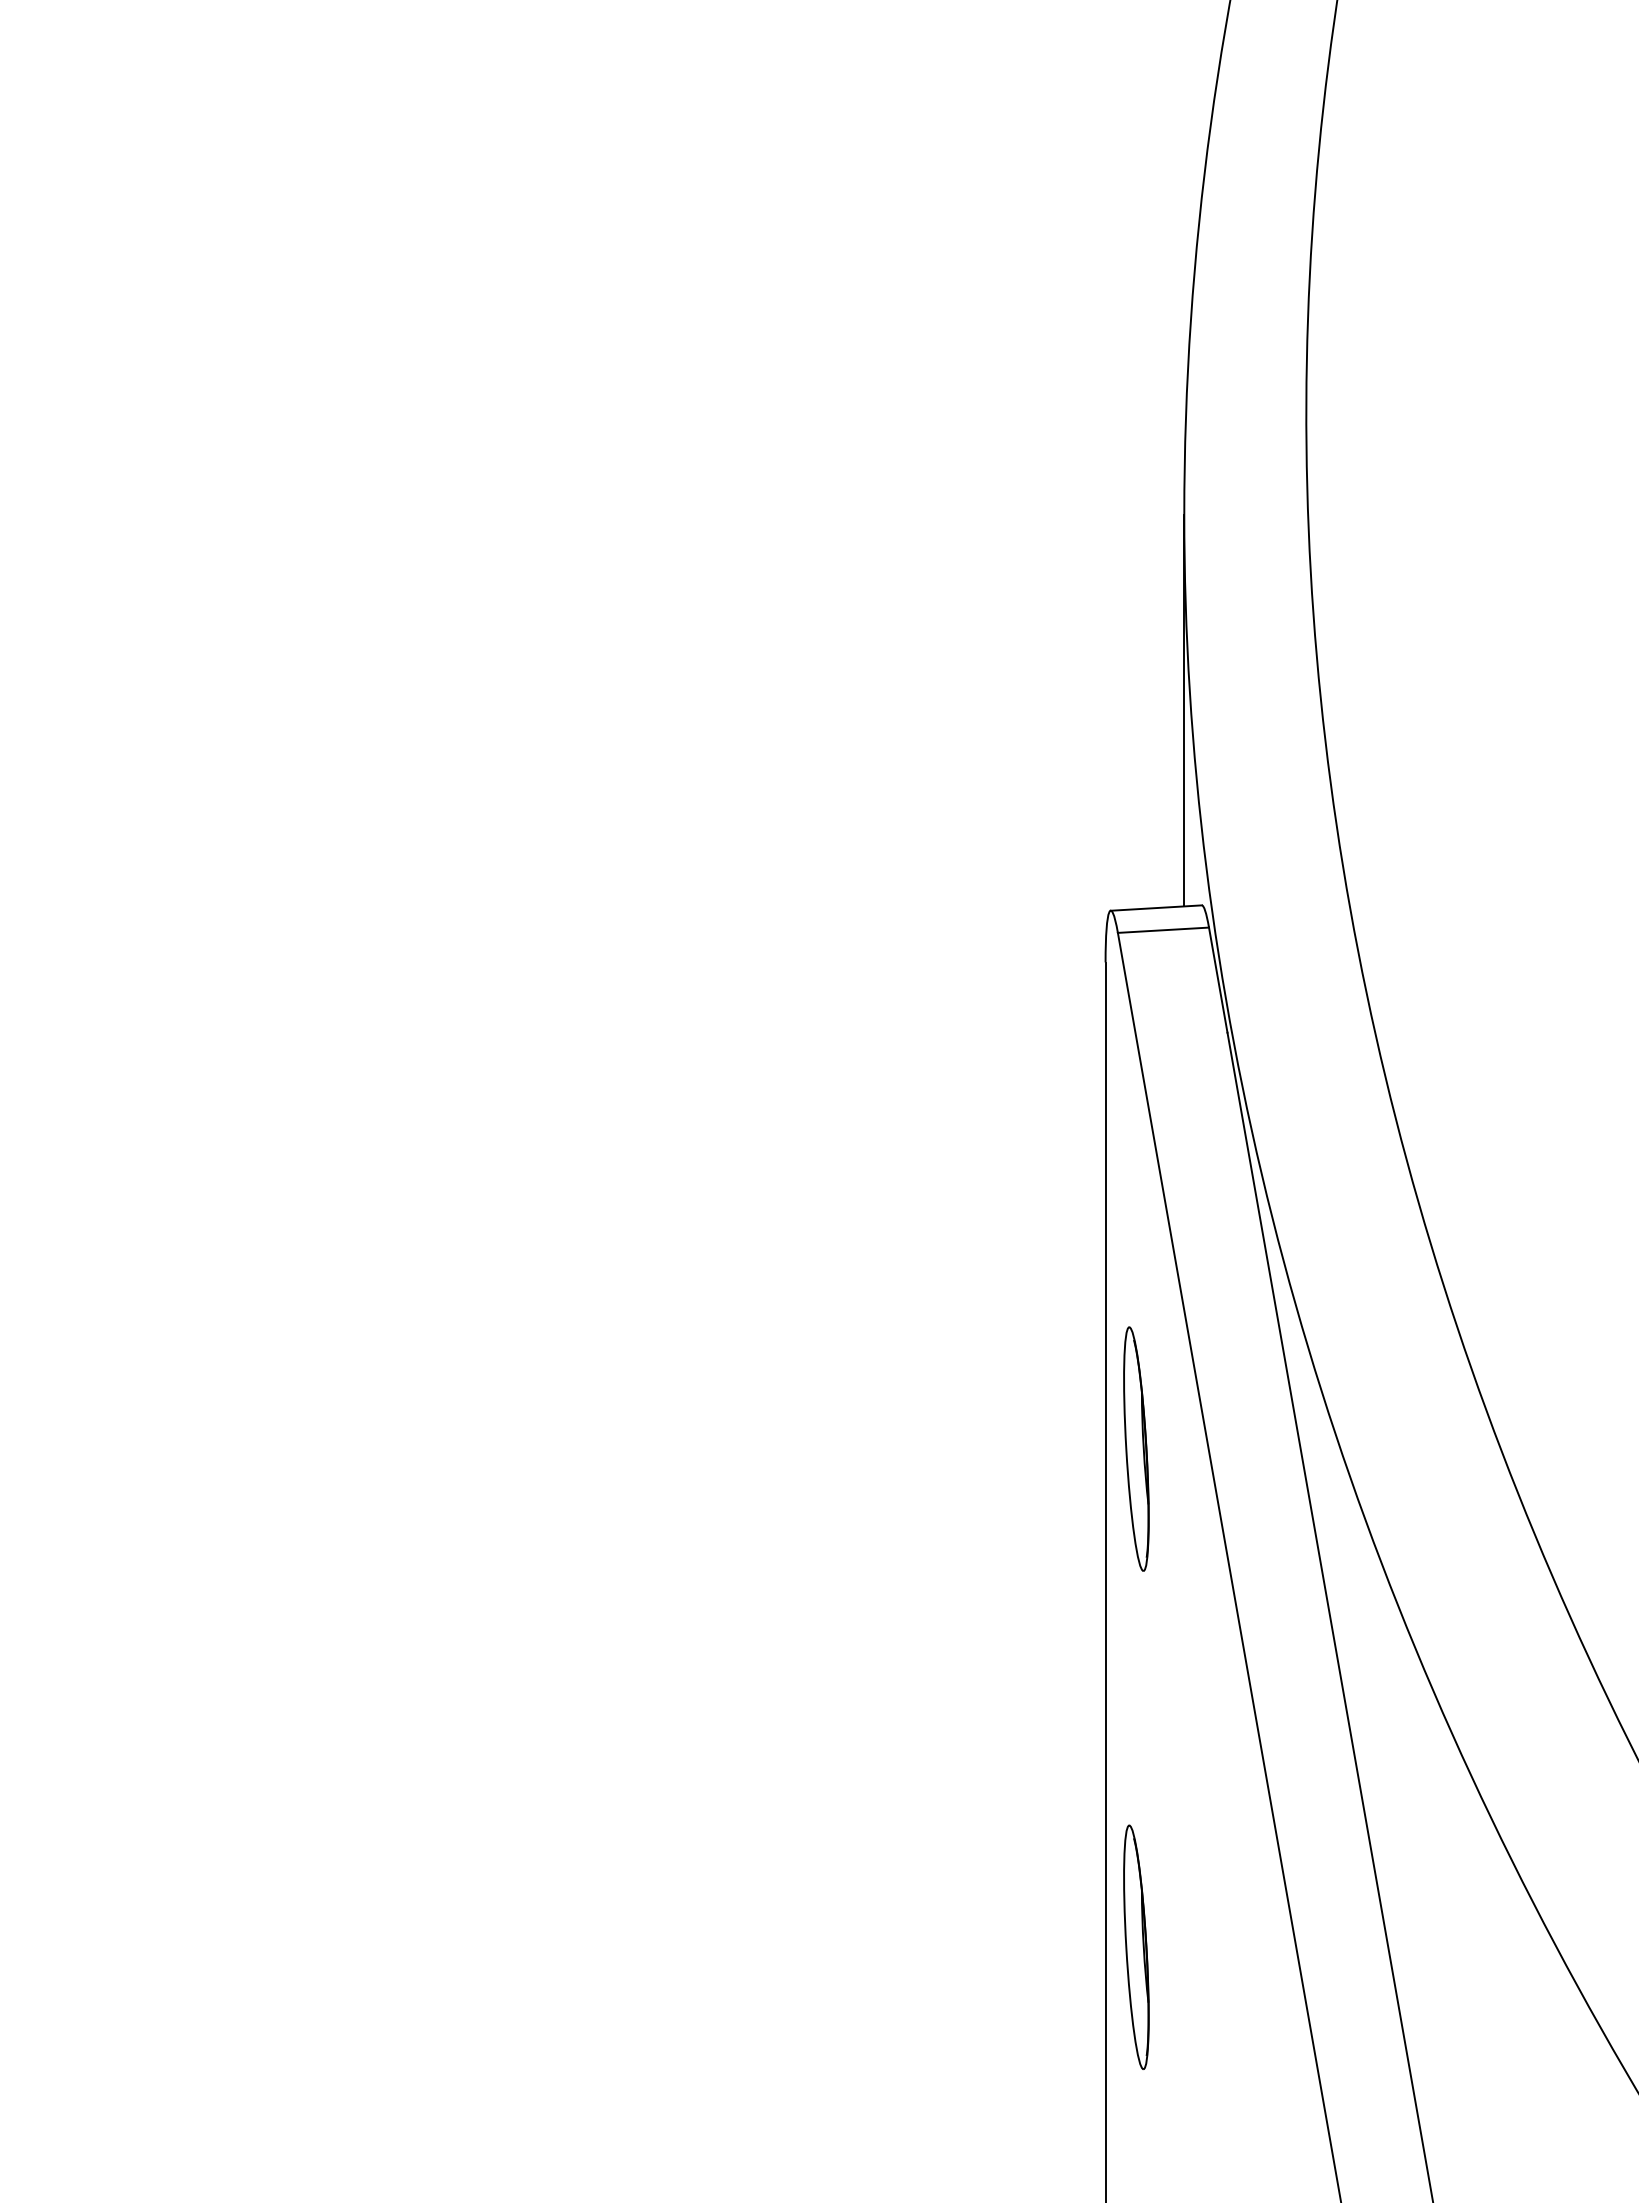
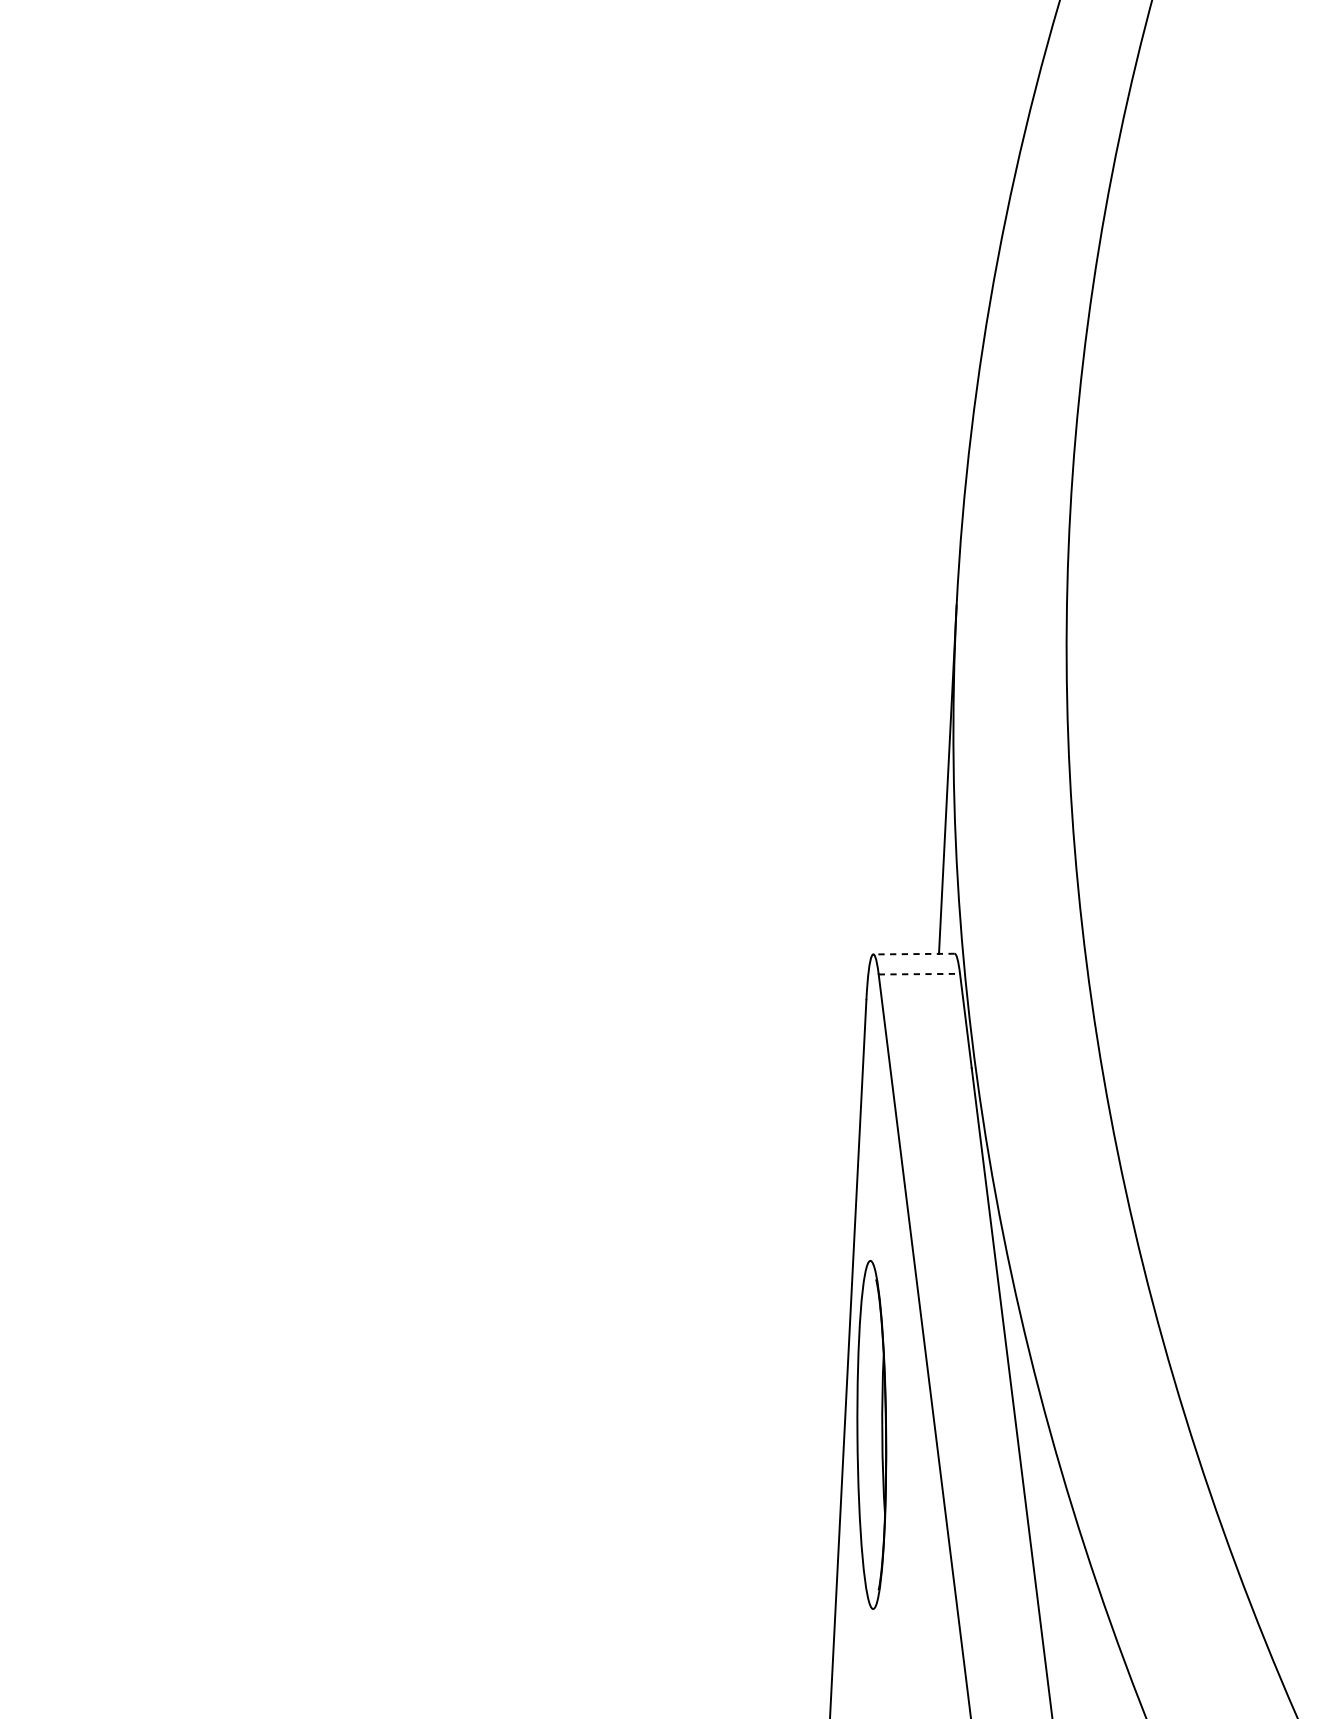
line: (1156, 908) -> (914, 954), solid -> dashed
line: (1163, 930) -> (919, 974), solid -> dashed
part: (1136, 1448) -> (872, 1434), size x1.6

